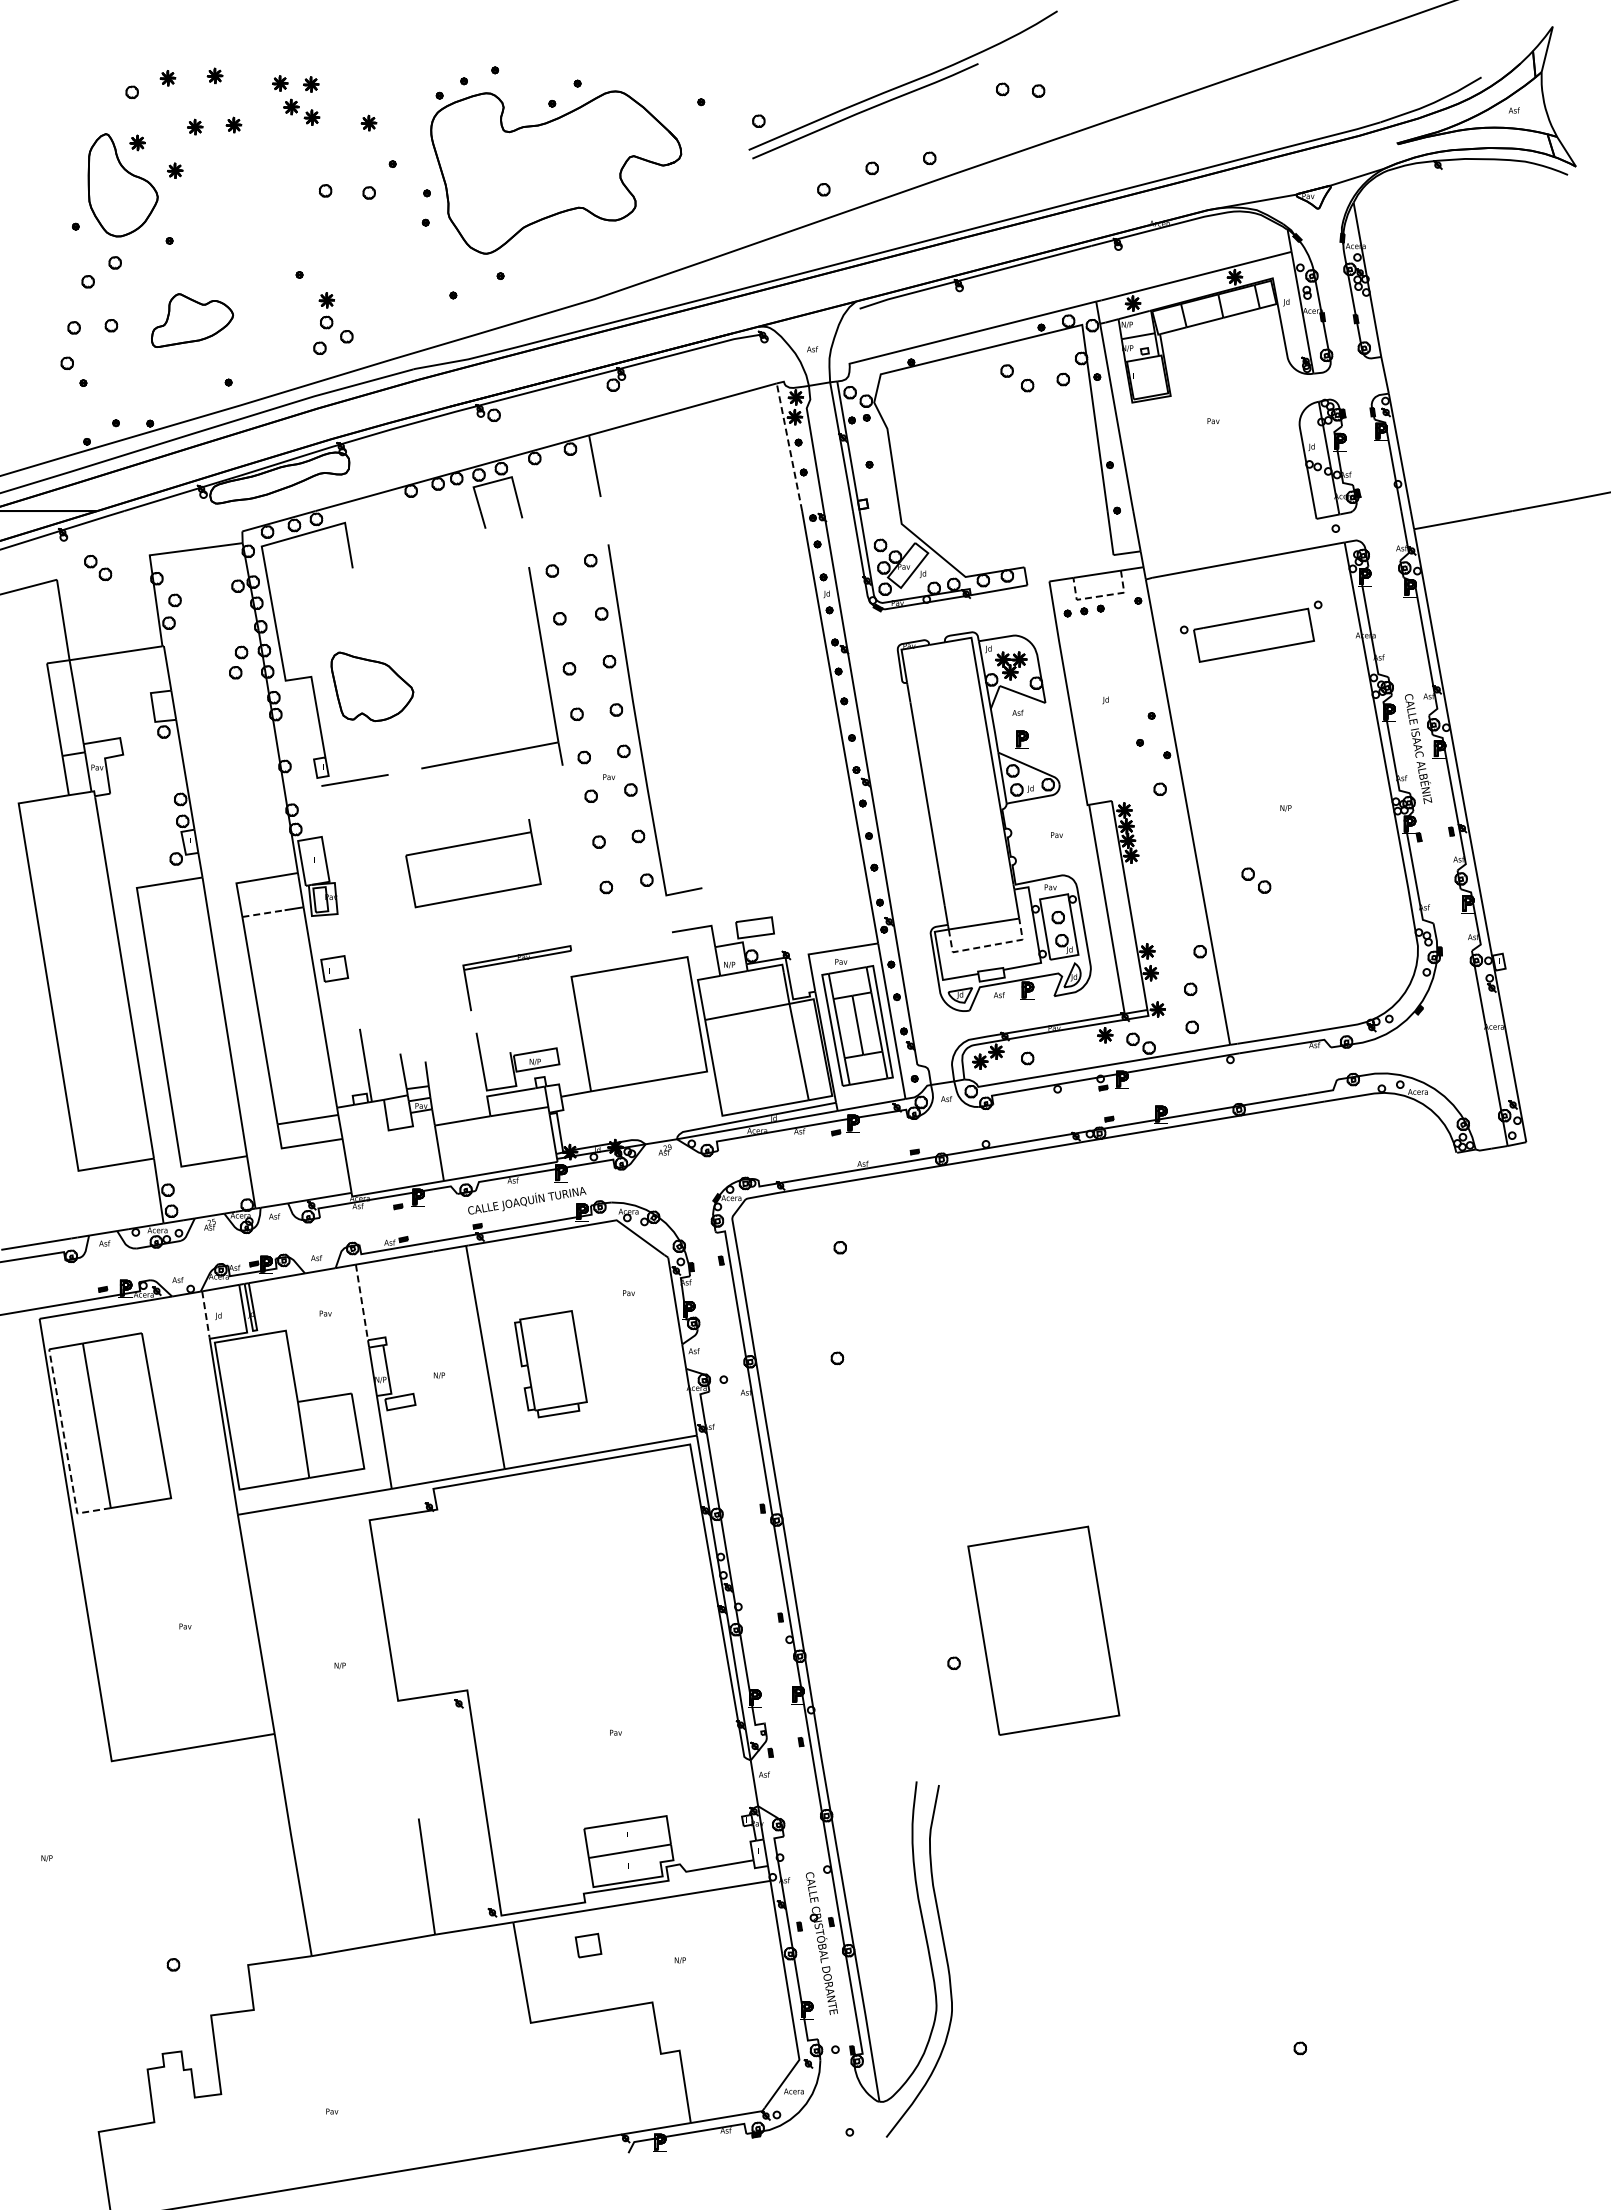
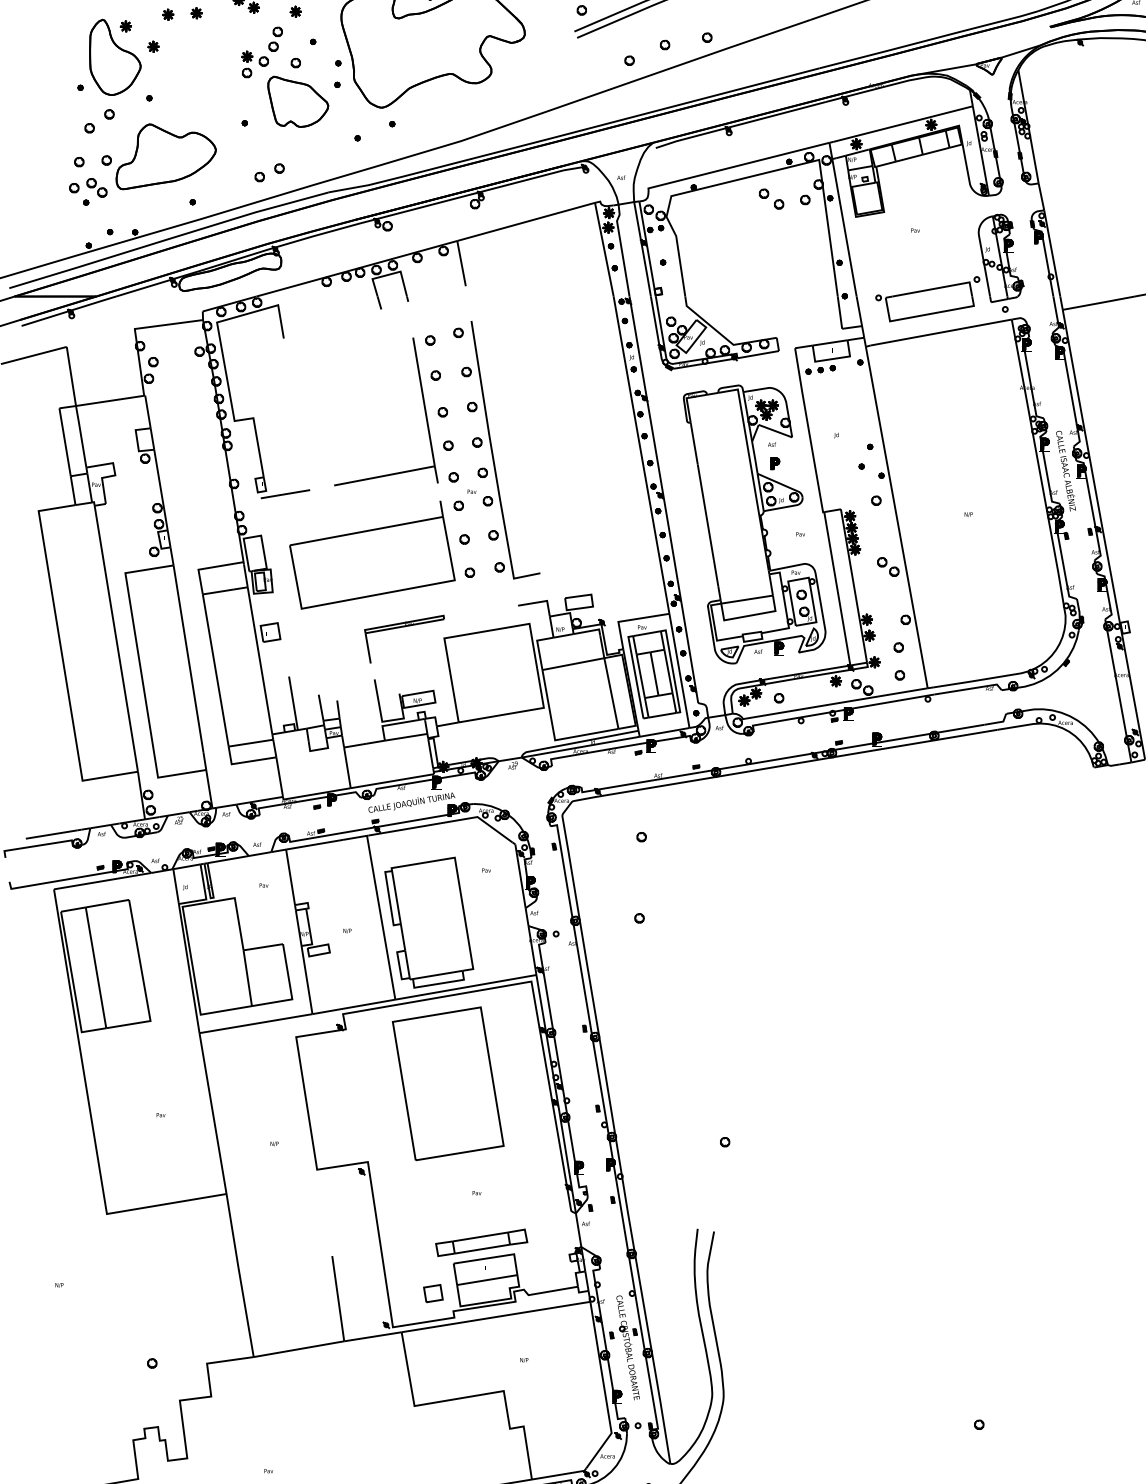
part: (326, 310) -> (246, 64), moved
part: (192, 320) -> (166, 156), size x1.67
line: (789, 446) -> (604, 249), dashed -> solid
part: (98, 567) -> (97, 187), moved
line: (1100, 596) -> (832, 359), dashed -> solid
part: (1251, 631) -> (928, 299), moved
part: (238, 662) -> (275, 39), moved
part: (372, 686) -> (298, 101), moved
part: (473, 863) -> (372, 555), size x1.67
part: (1256, 880) -> (888, 566), moved
line: (264, 913) -> (219, 591), dashed -> solid
line: (986, 946) -> (748, 616), dashed -> solid
line: (362, 1302) -> (290, 877), dashed -> solid
line: (205, 1314) -> (175, 886), dashed -> solid
part: (550, 1363) -> (428, 922), size x1.67
line: (66, 1448) -> (73, 984), dashed -> solid
part: (1043, 1630) -> (448, 1083), moved
part: (622, 1800) -> (481, 1242), added
part: (588, 1945) -> (433, 1293), moved

